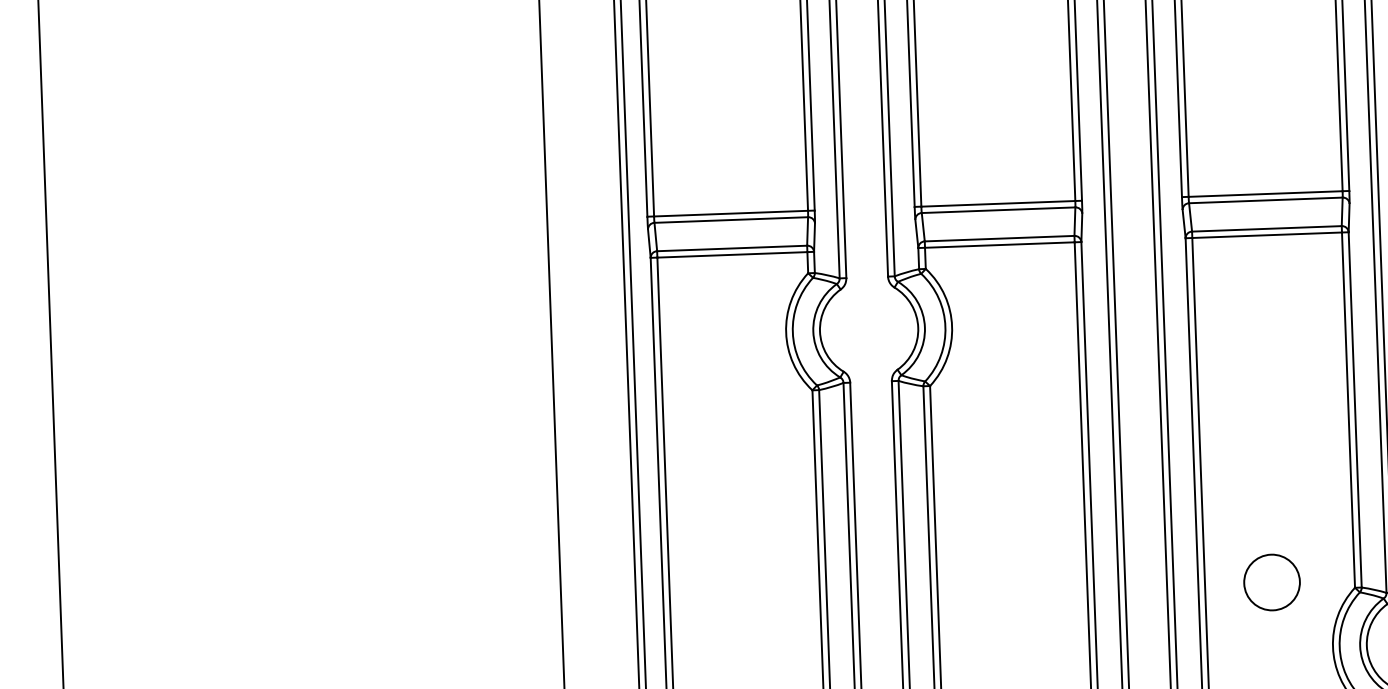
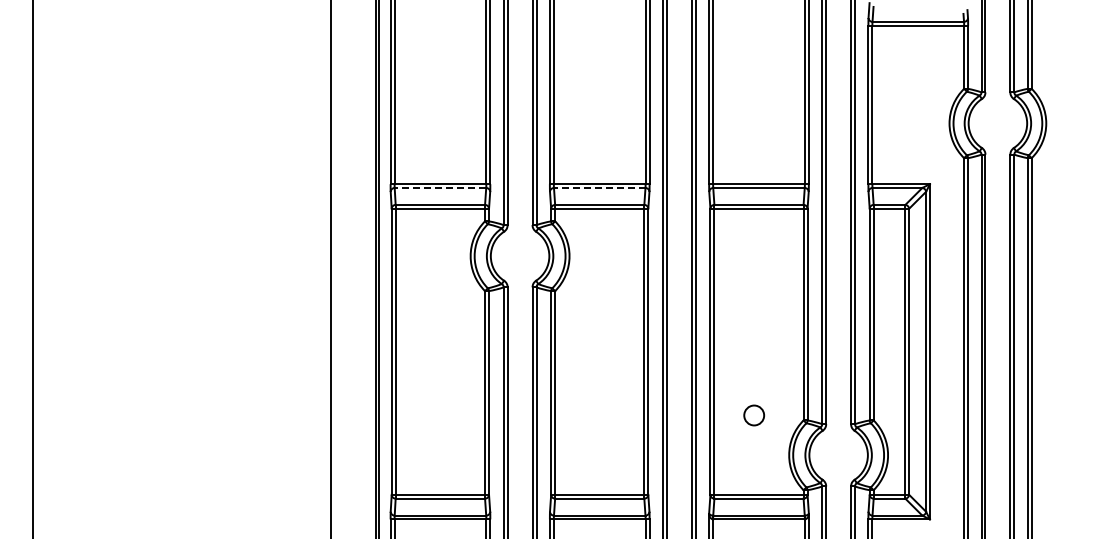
line: (998, 211) -> (599, 188), solid -> dashed
line: (731, 220) -> (440, 188), solid -> dashed
circle: (1270, 582) -> (753, 415), size x0.6

